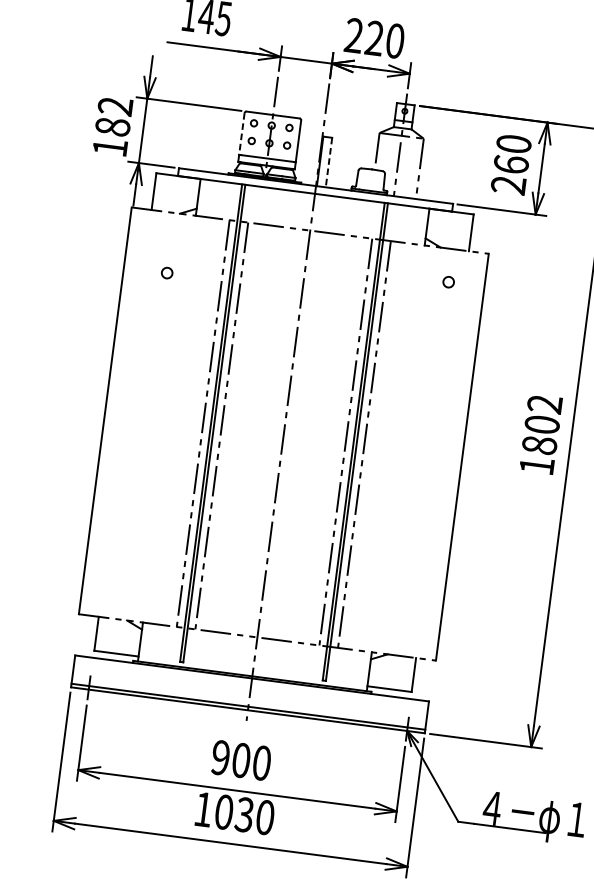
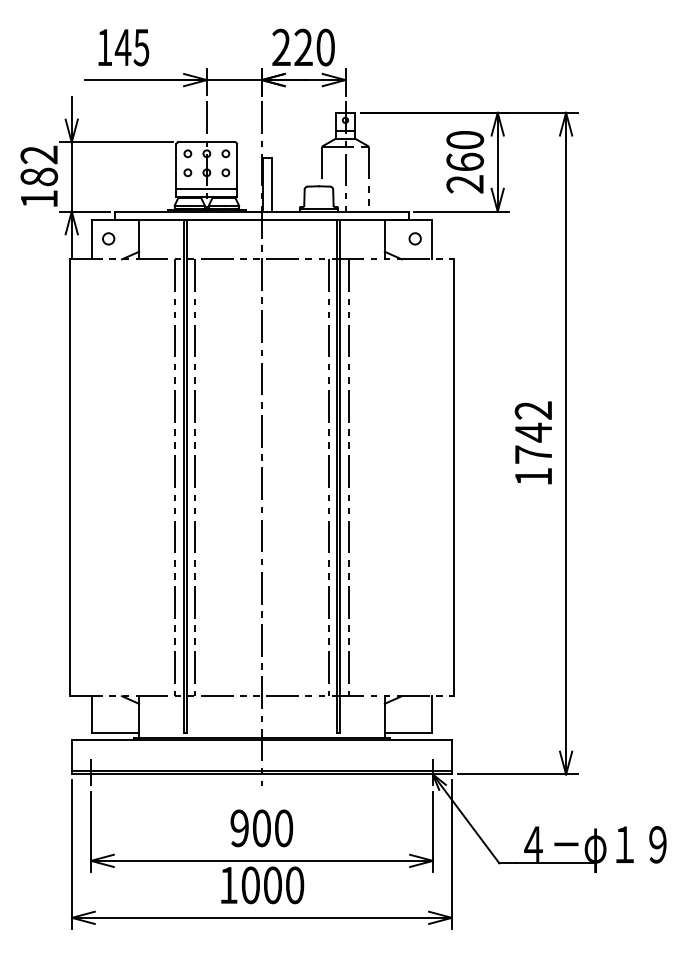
line: (241, 134) -> (176, 167), dashed -> solid
line: (329, 162) -> (272, 184), dashed -> solid
circle: (167, 272) -> (108, 238), moved
circle: (448, 281) -> (414, 238), moved
text: (541, 433) -> (533, 442), 1802 -> 1742
text: (244, 814) -> (272, 885), 1030 -> 1000

